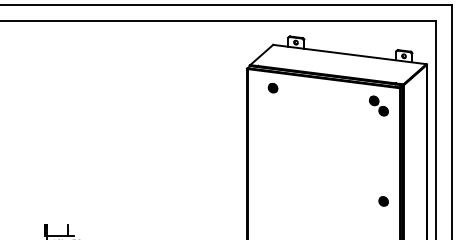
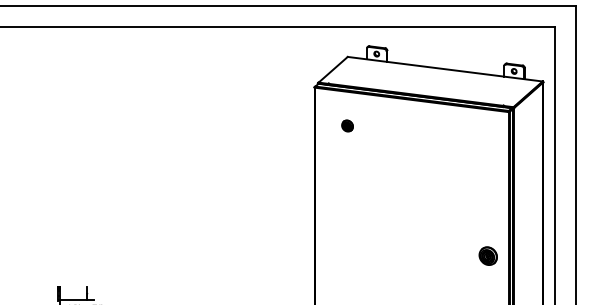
part: (272, 88) -> (346, 126), moved
part: (378, 105) -> (481, 134), removed
part: (383, 201) -> (488, 256), size x1.6

